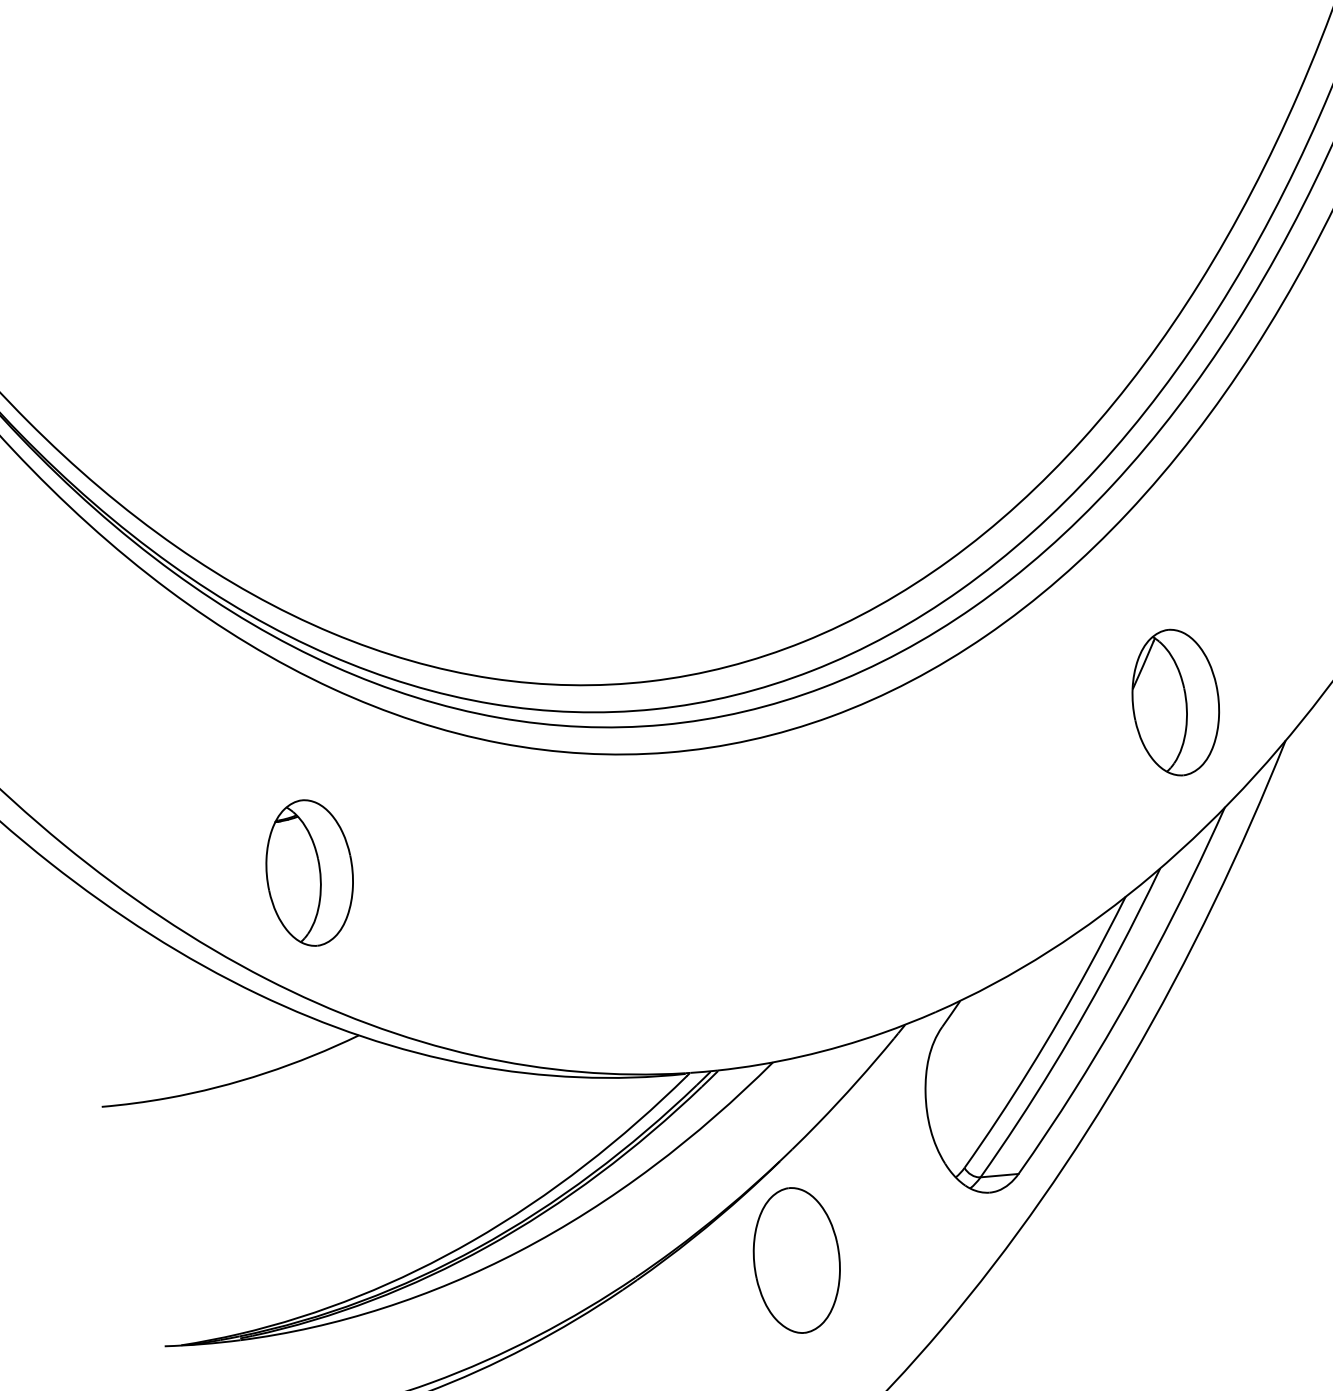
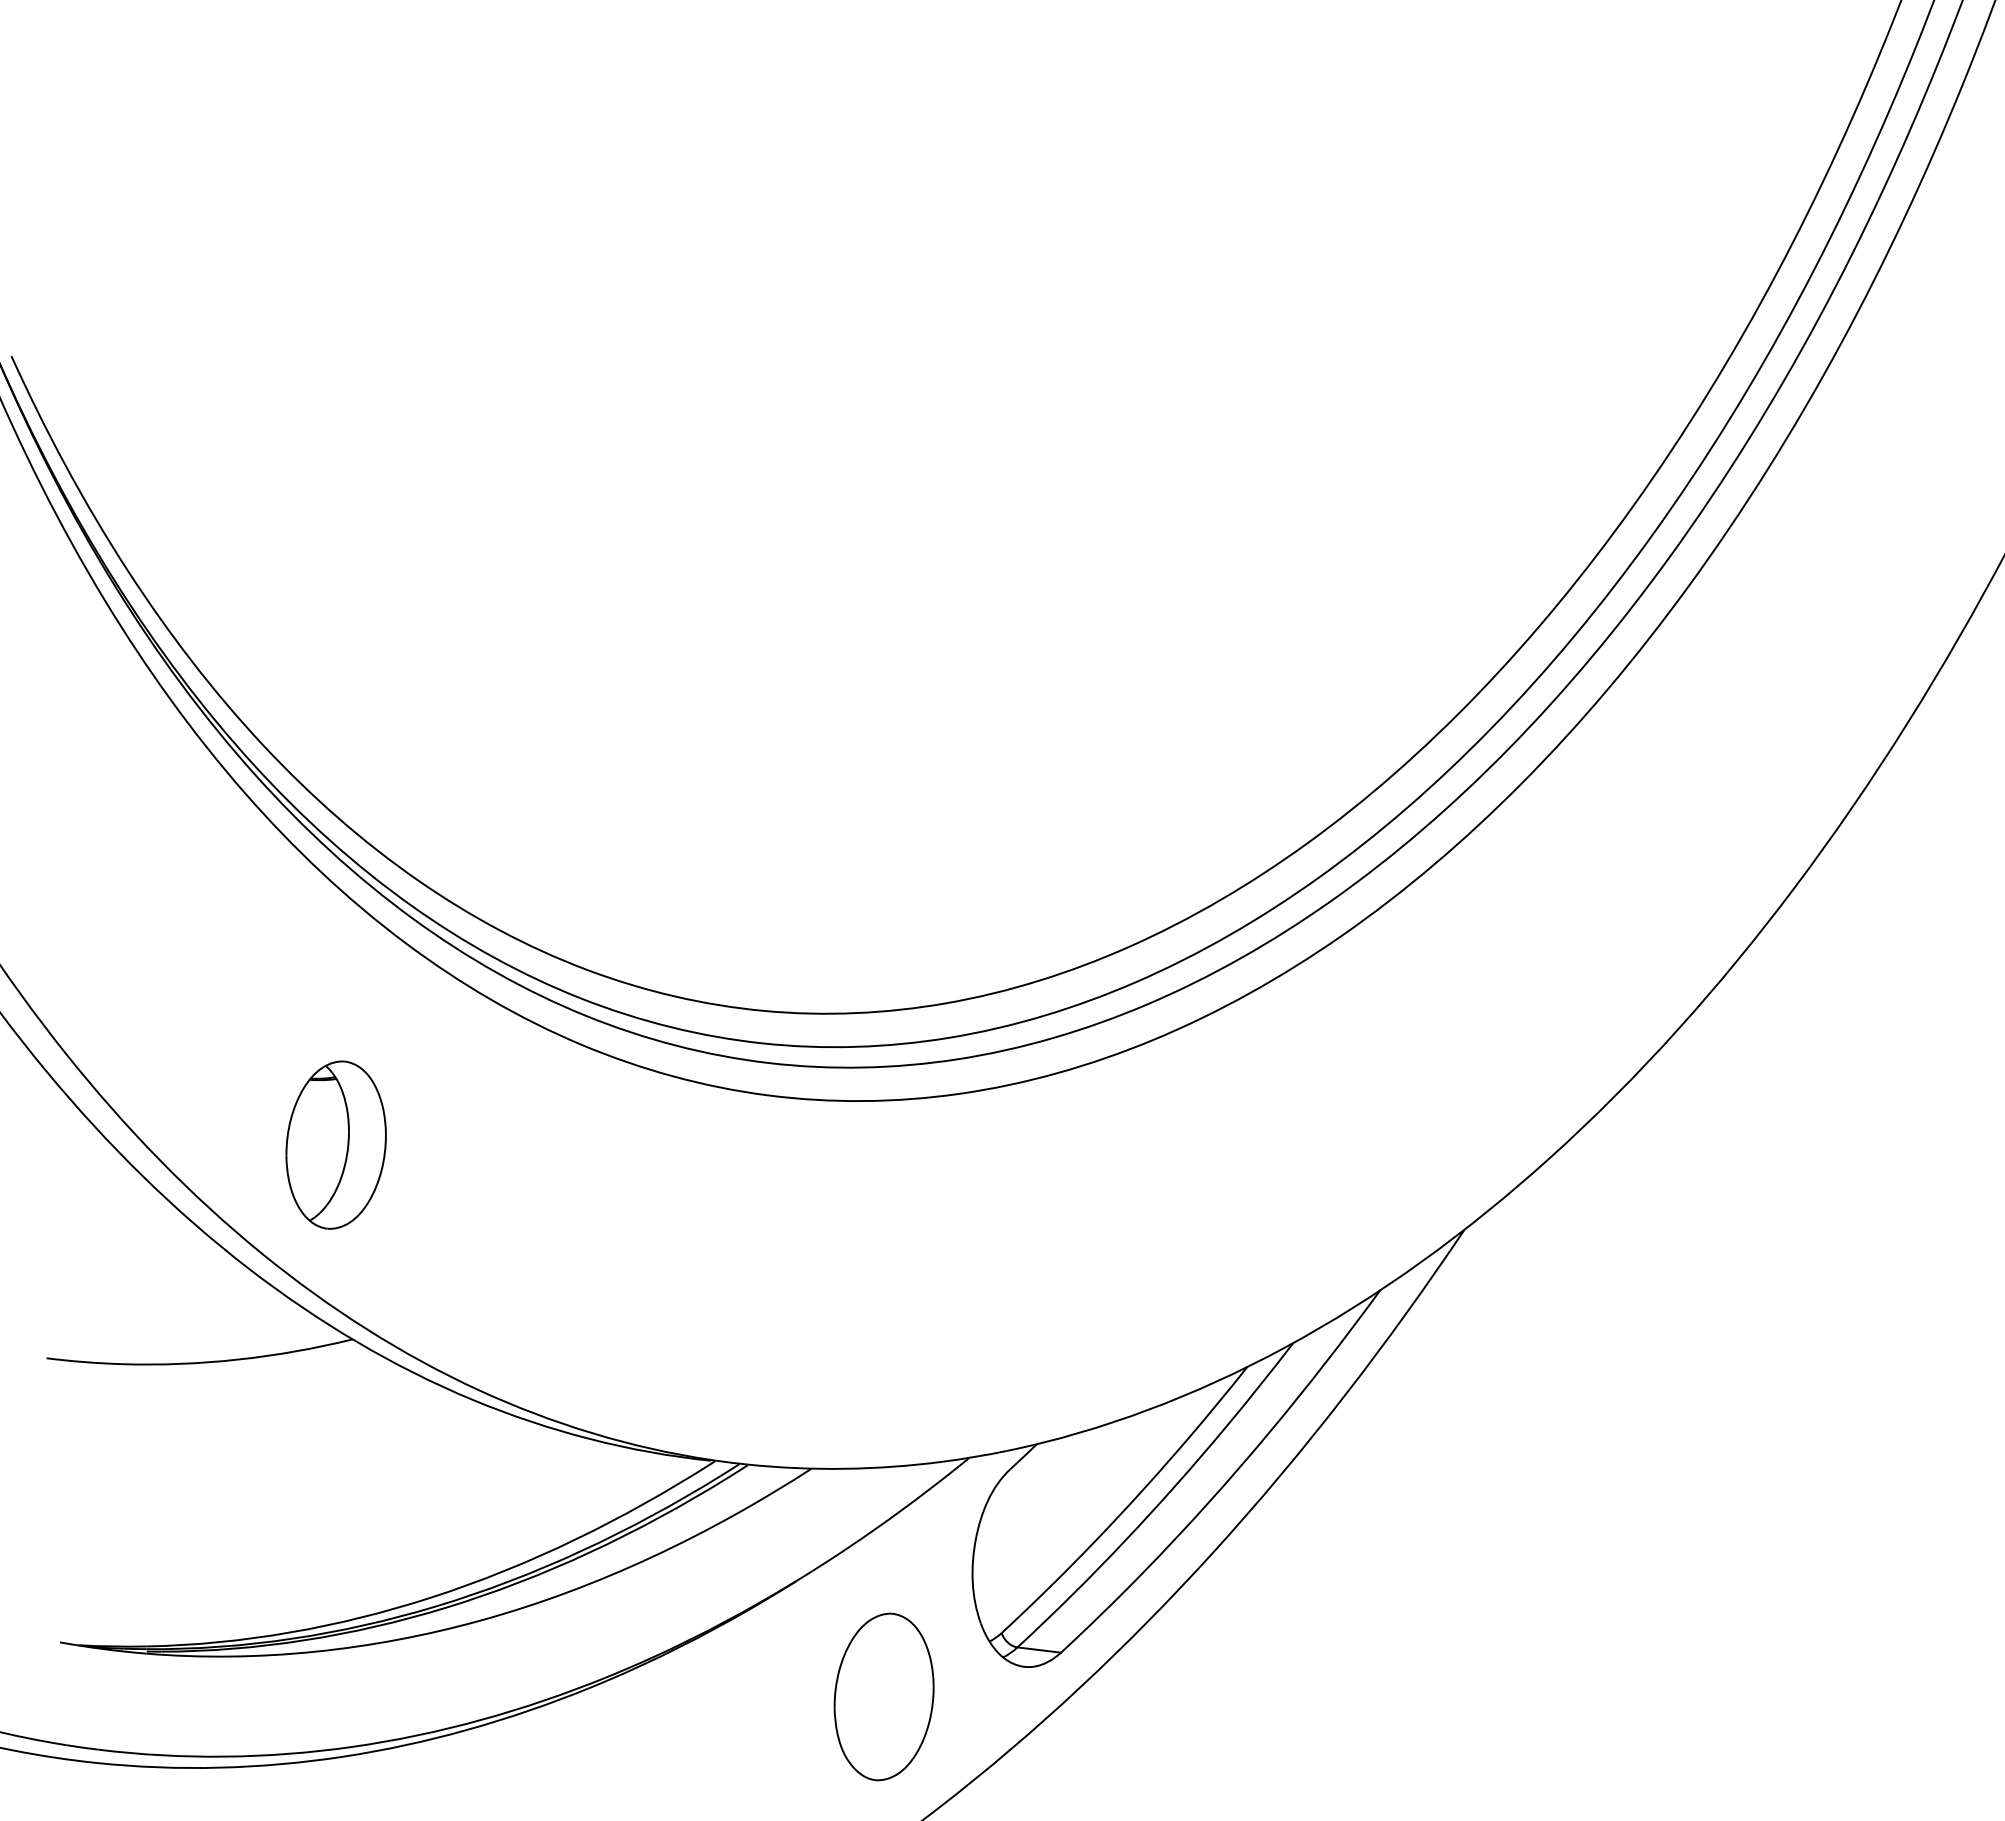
part: (1175, 702) -> (1349, 1160), removed
part: (796, 1260) -> (883, 1696), moved

